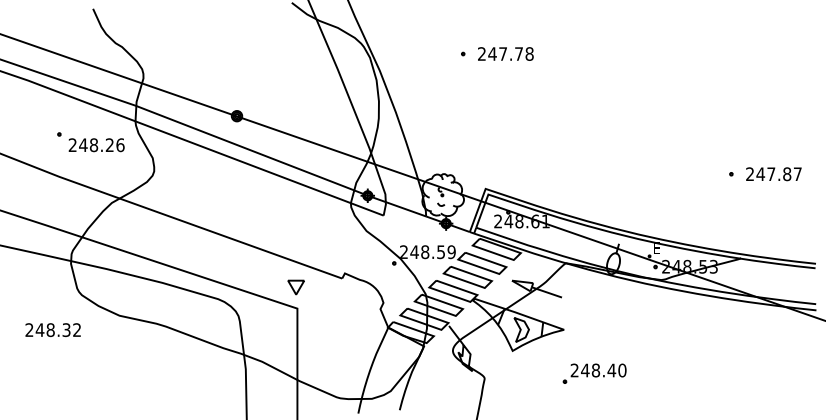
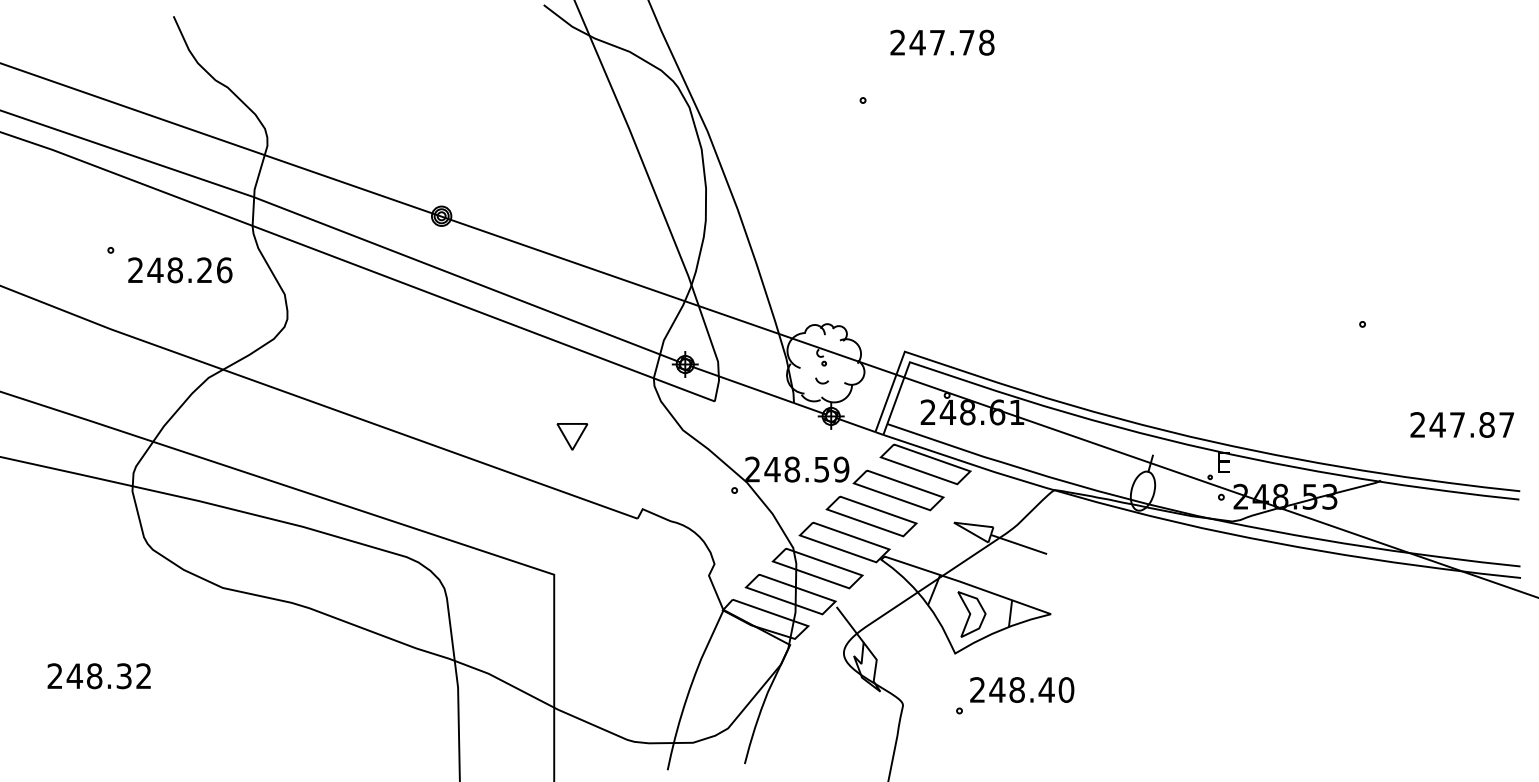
text: (505, 53) -> (941, 41), moved
text: (773, 174) -> (1461, 425), moved
part: (295, 287) -> (571, 436), moved
text: (52, 329) -> (97, 675), moved
part: (594, 373) -> (1014, 695), moved

